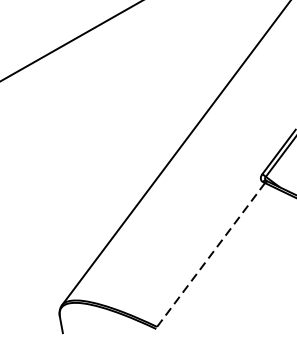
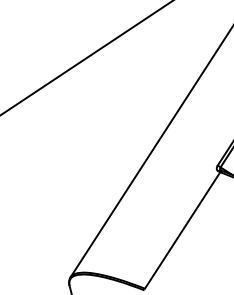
line: (210, 255) -> (182, 230), dashed -> solid

